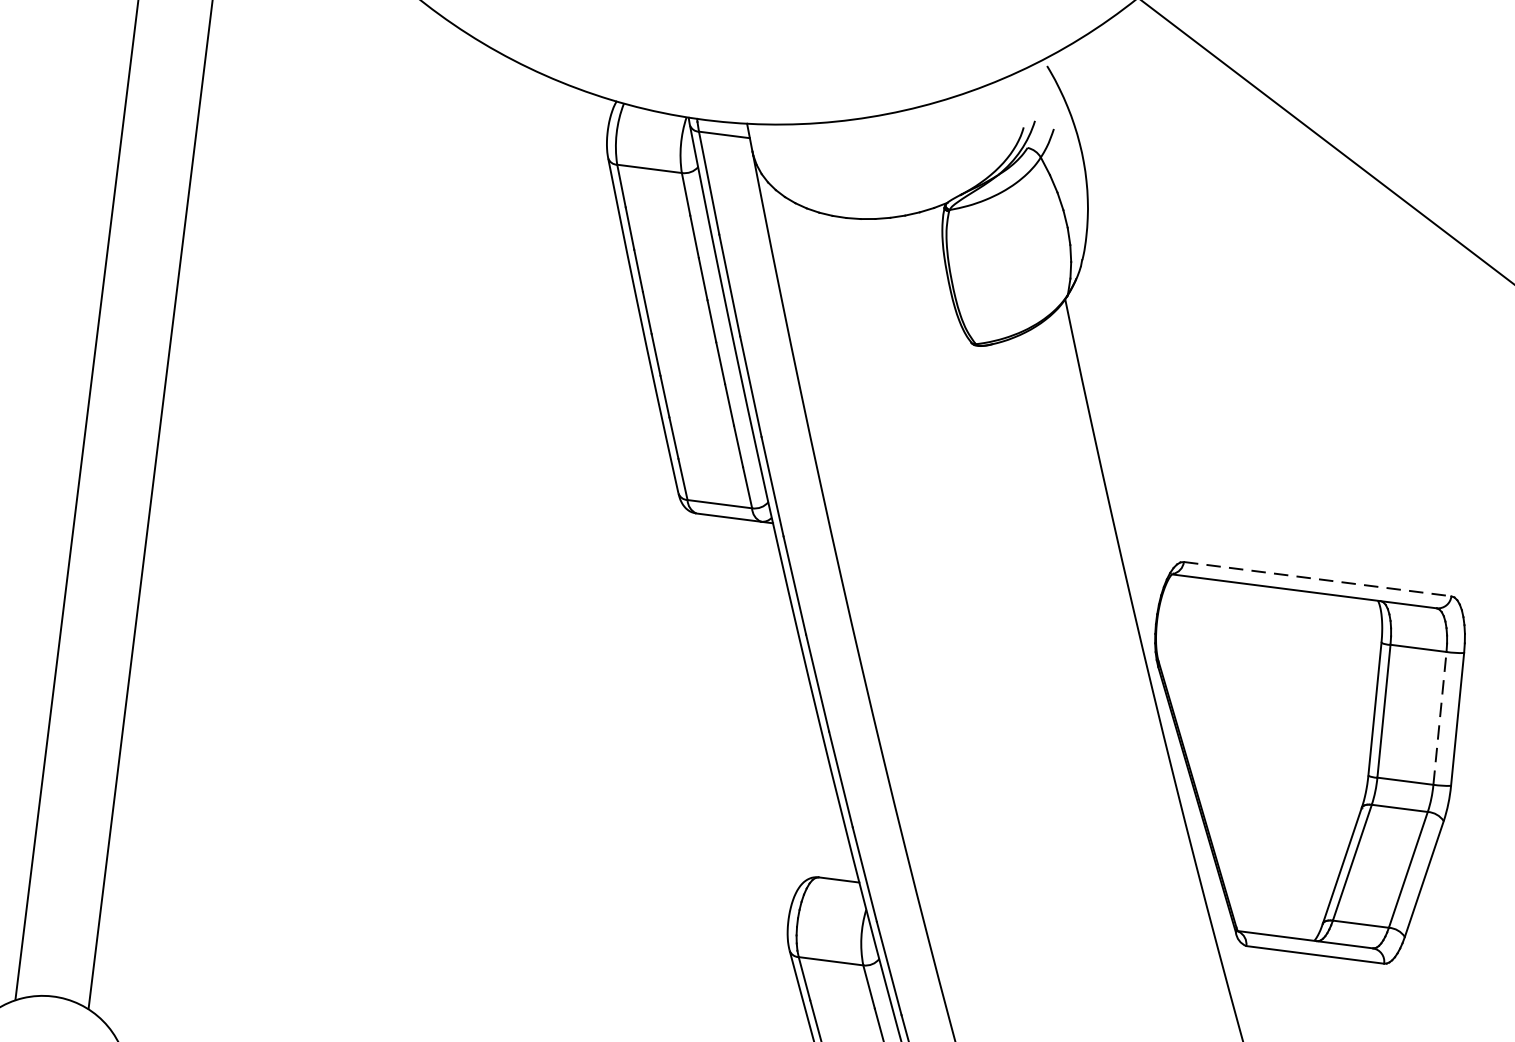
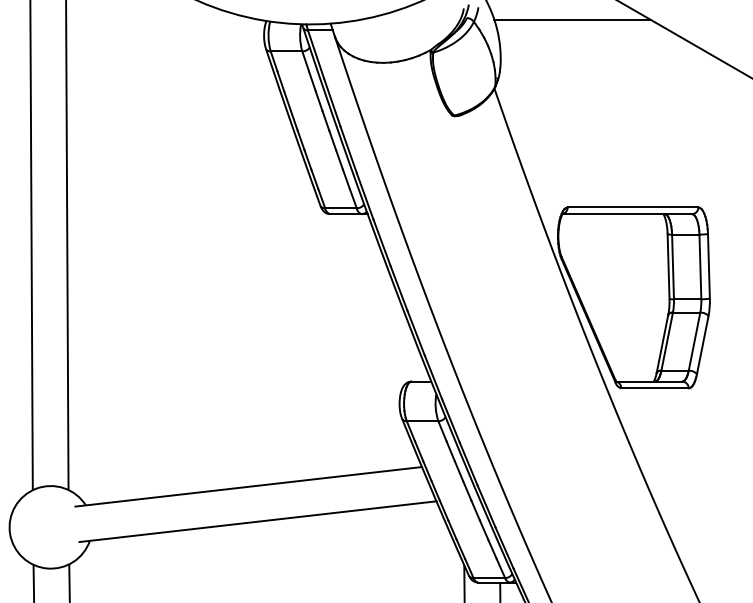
line: (1243, 178) -> (572, 19), added
line: (1318, 579) -> (633, 207), dashed -> solid
line: (1440, 717) -> (700, 266), dashed -> solid

